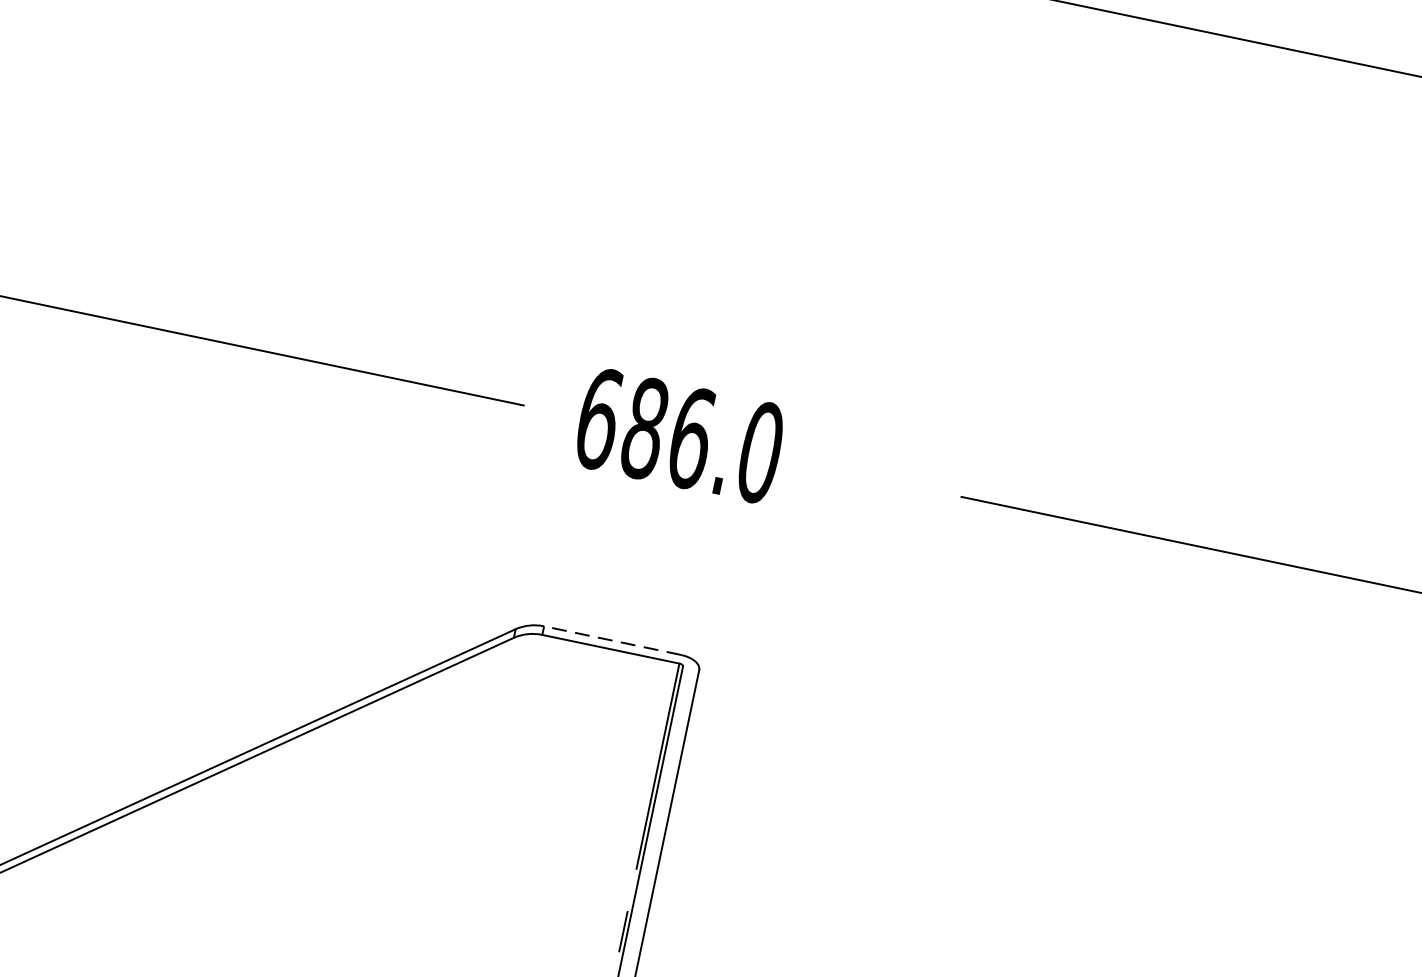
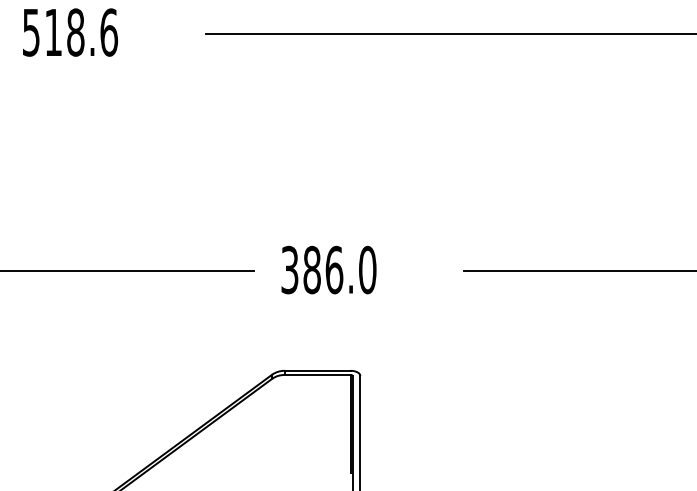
text: (598, 417) -> (289, 269), 686.0 -> 386.0
line: (612, 639) -> (317, 370), dashed -> solid

